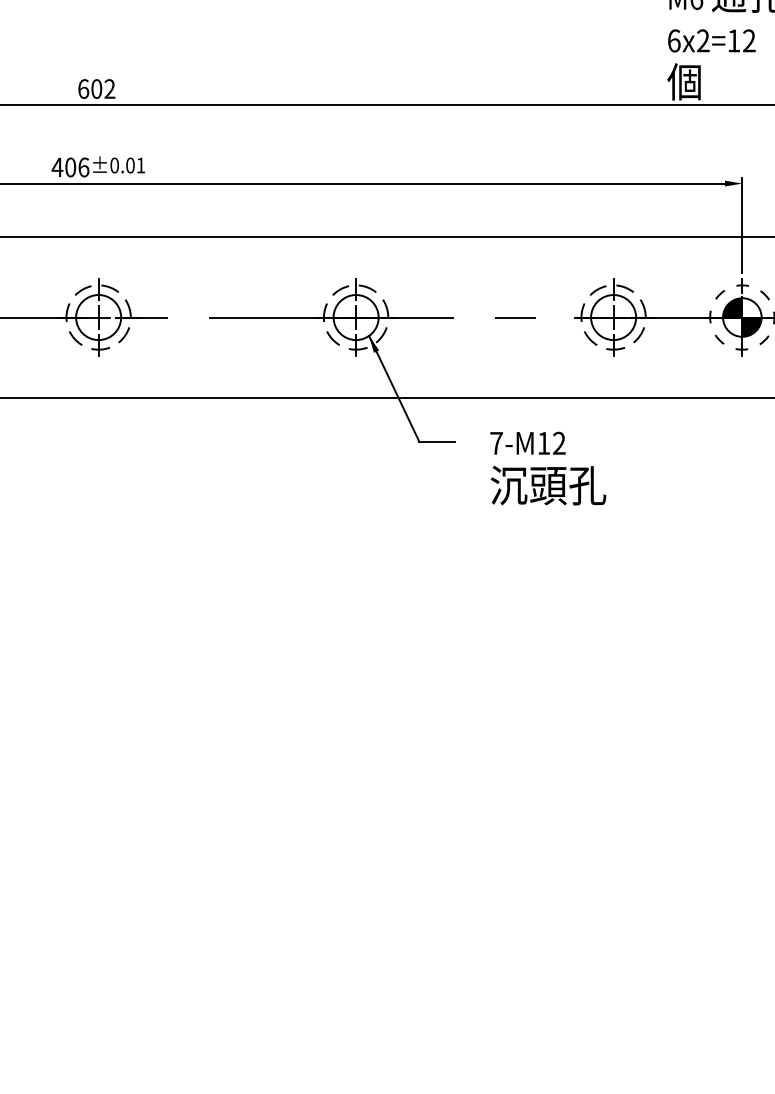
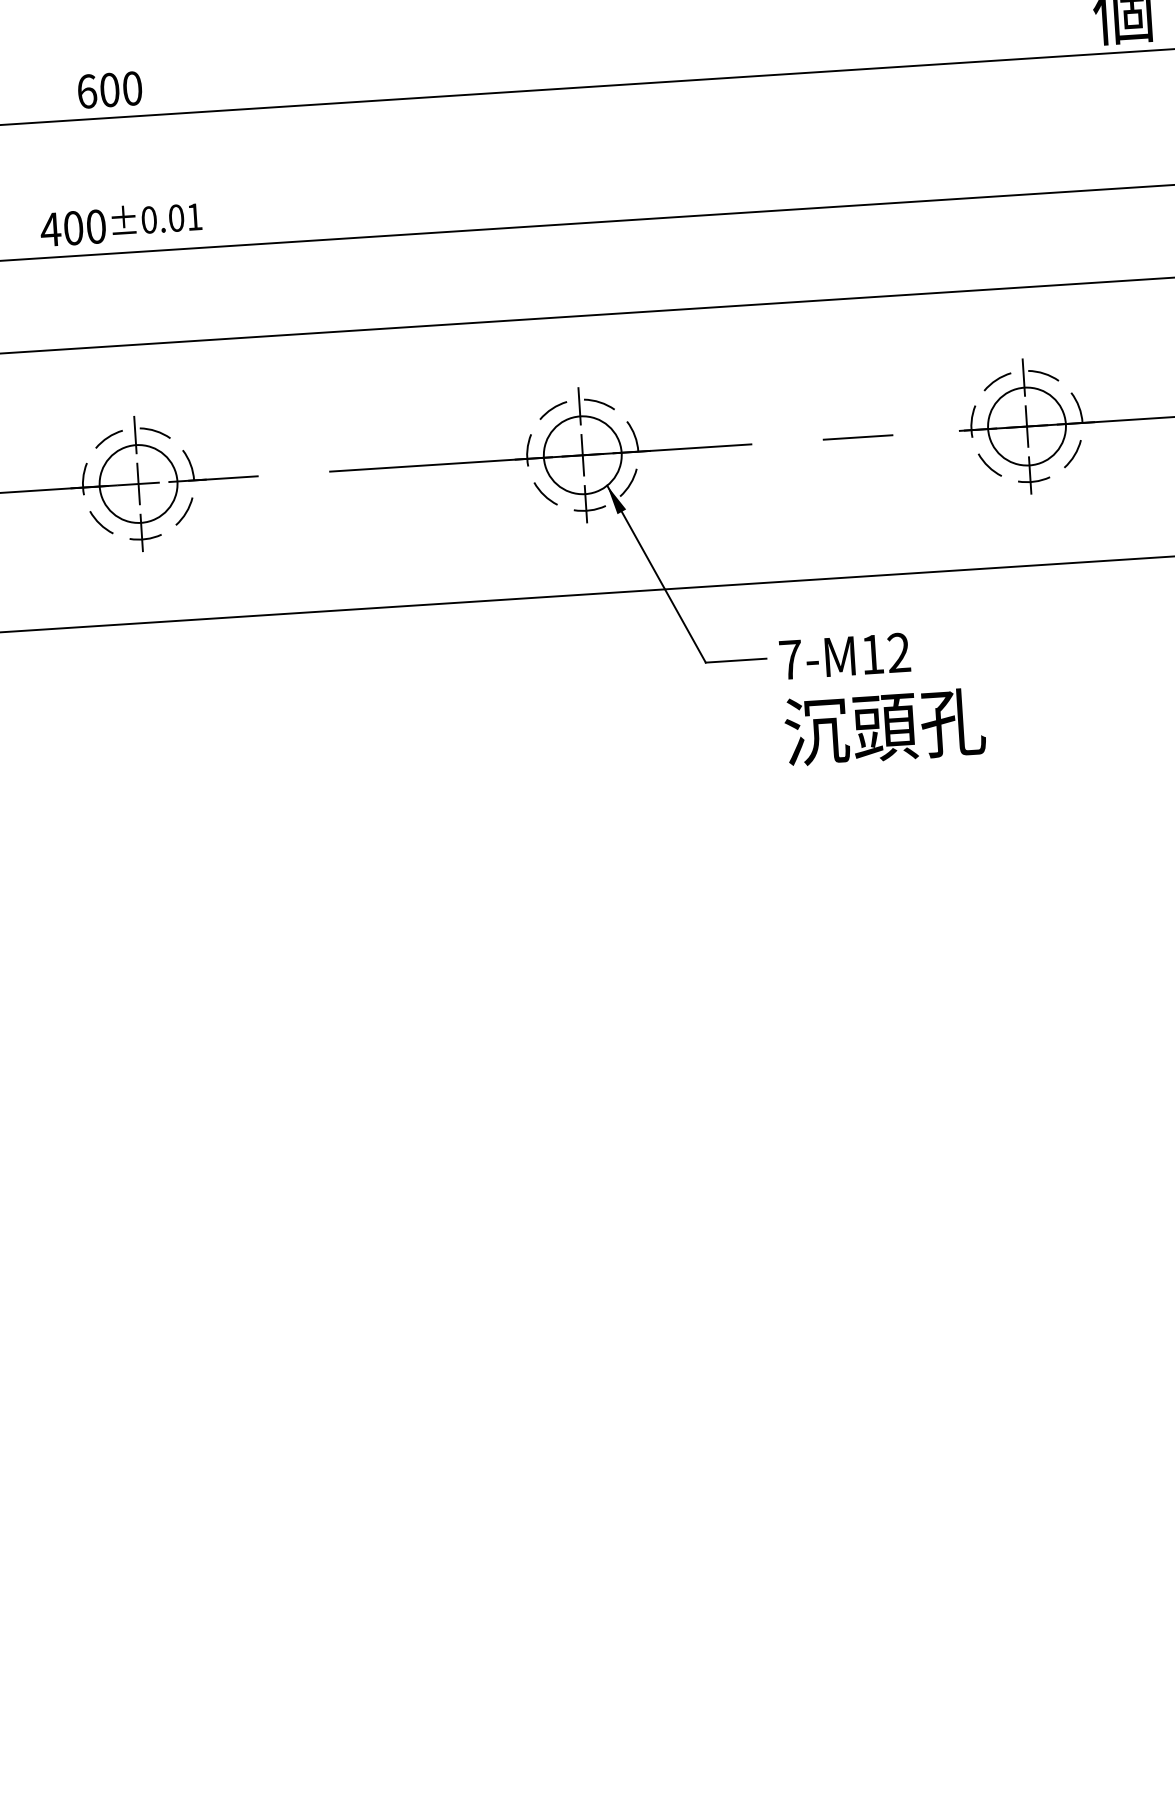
text: (109, 88) -> (131, 87), 602 -> 600
text: (83, 167) -> (95, 226), 406 -> 400
text: (548, 468) -> (883, 697), moved

